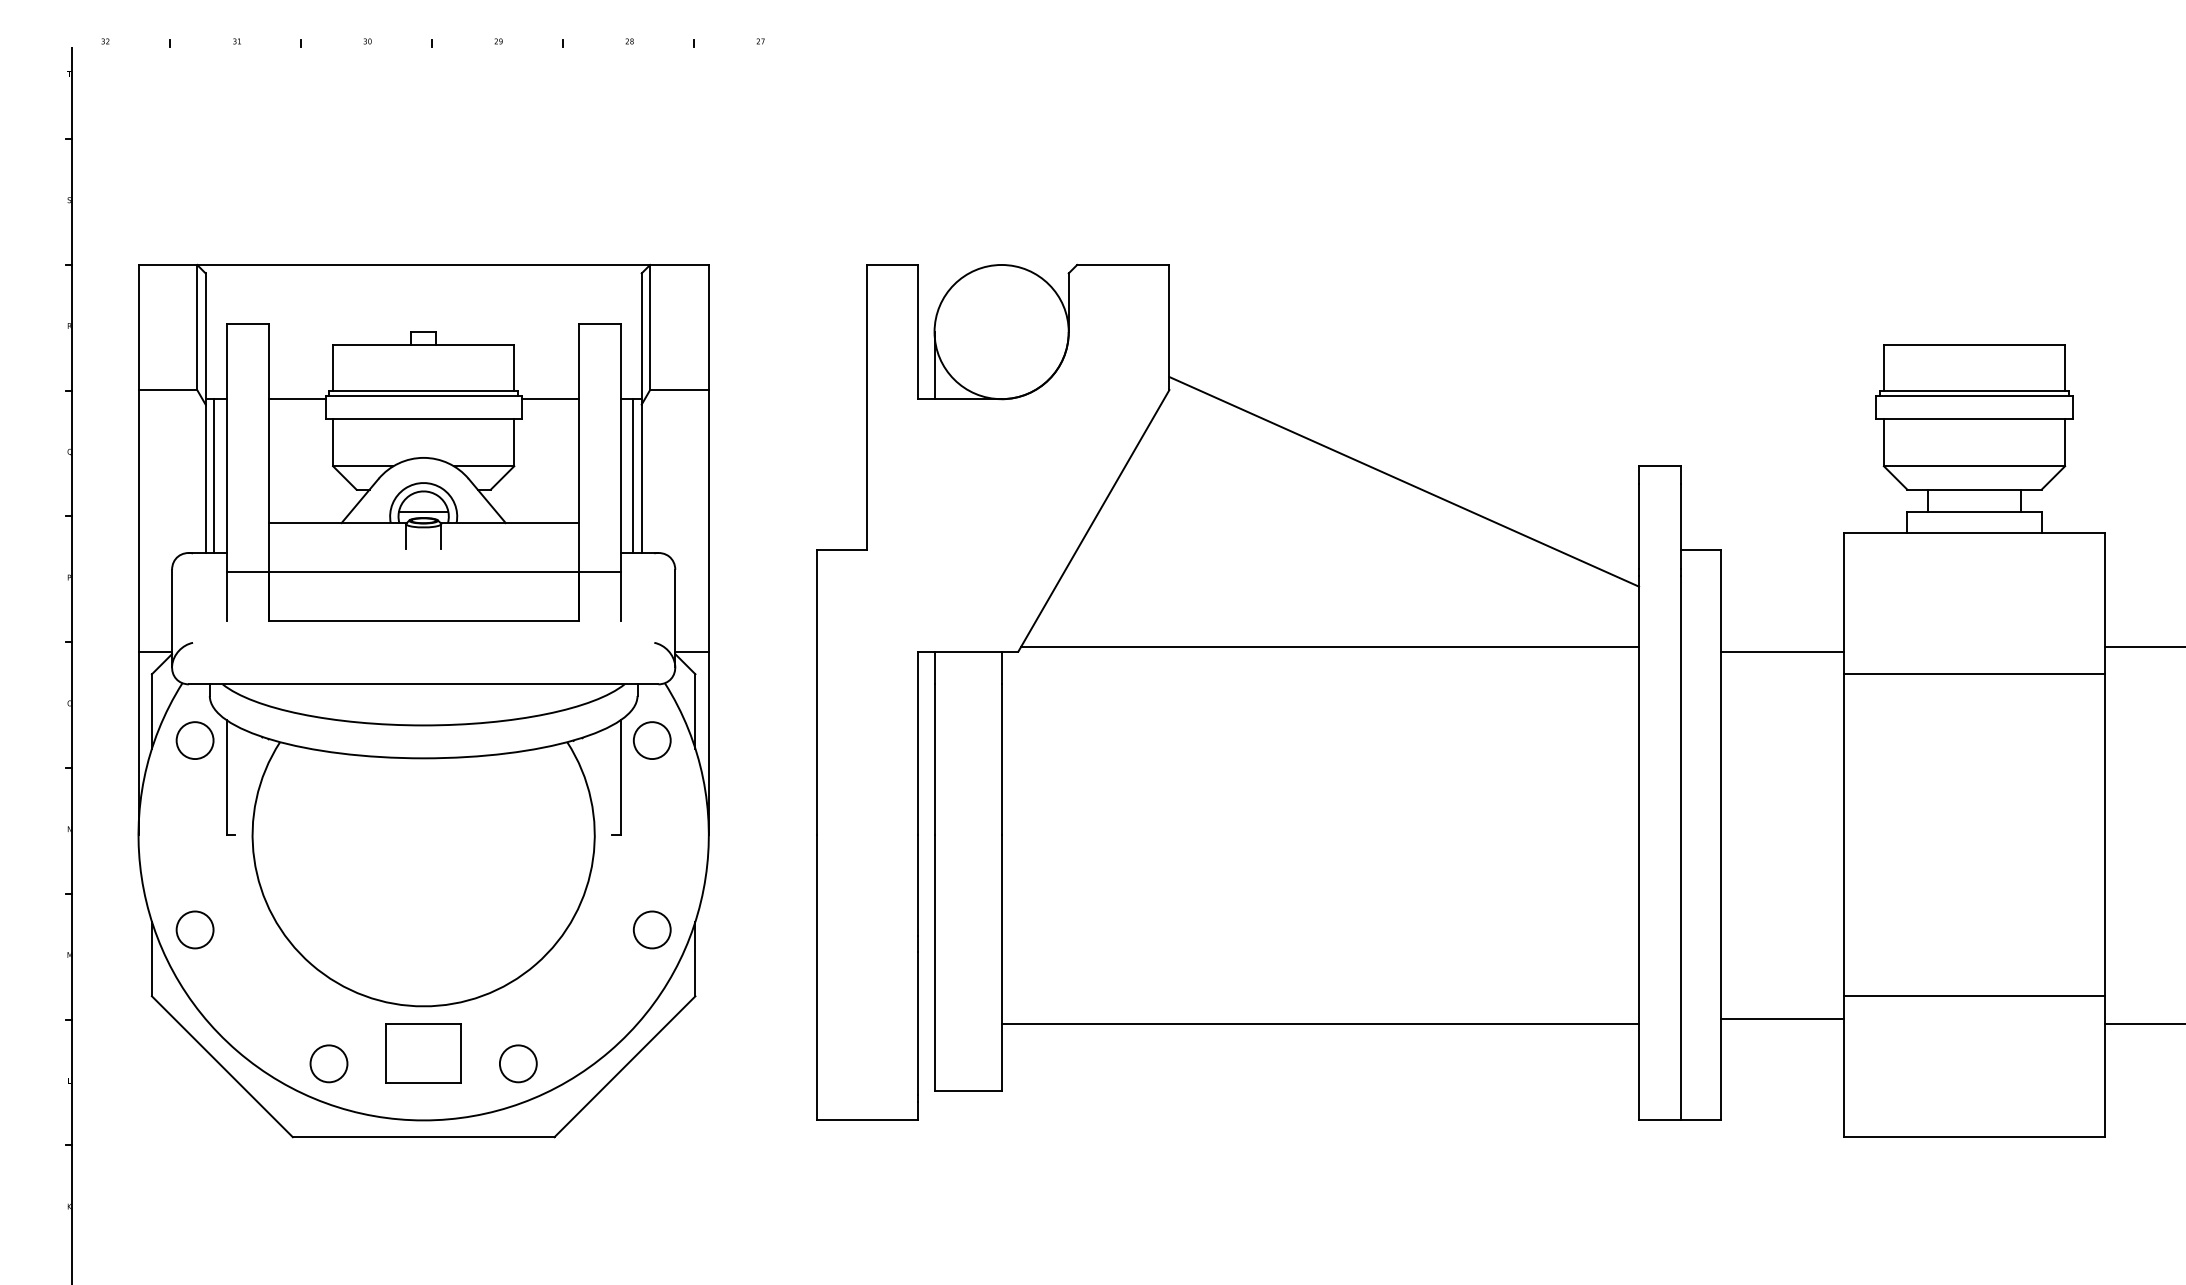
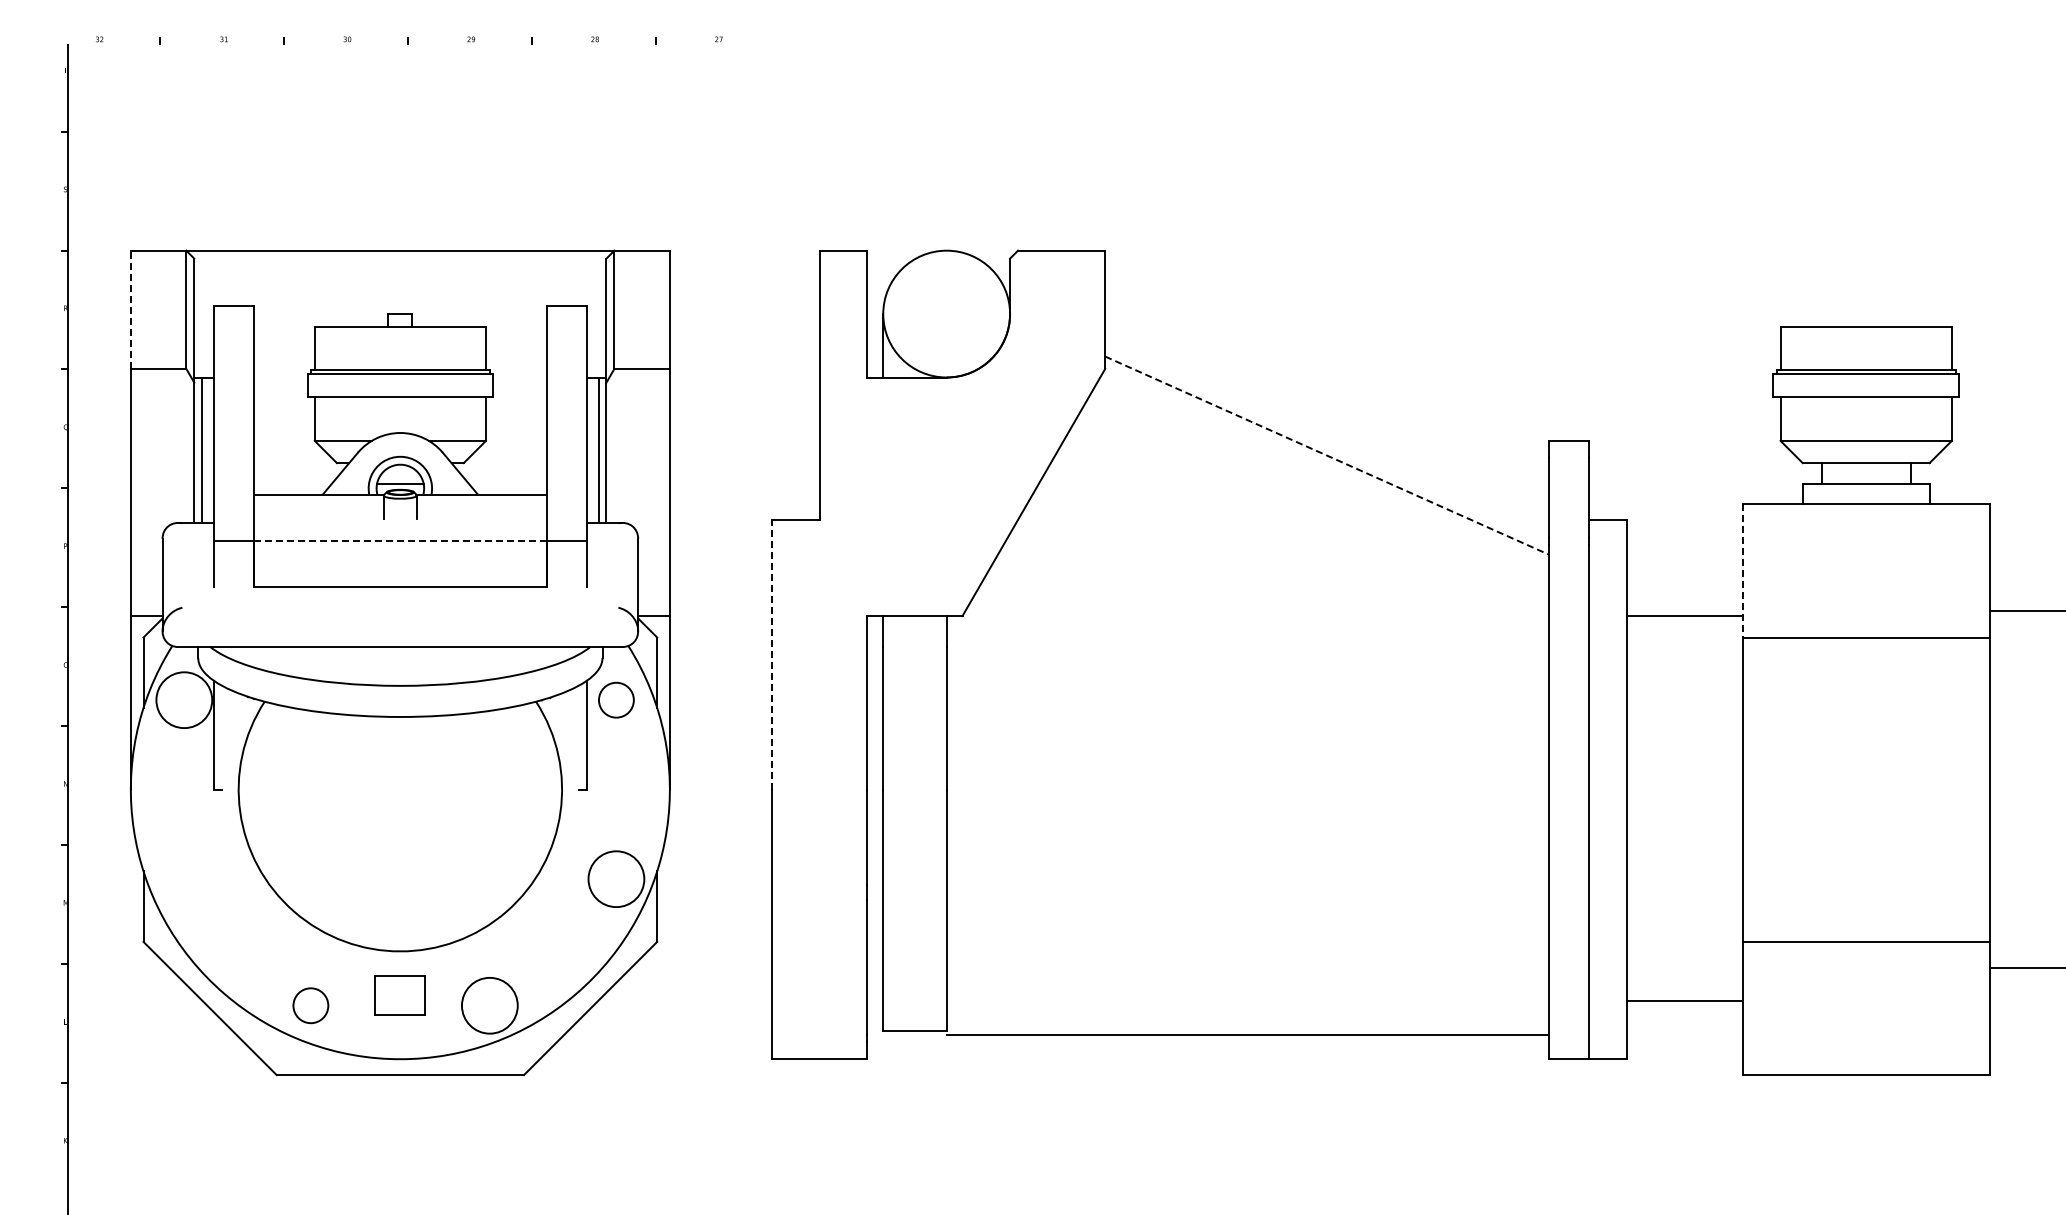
line: (138, 327) -> (130, 309), solid -> dashed
line: (296, 399) -> (280, 377), removed
line: (550, 399) -> (520, 377), removed
line: (1404, 481) -> (1327, 455), solid -> dashed
line: (423, 571) -> (400, 540), solid -> dashed
line: (1843, 603) -> (1742, 570), solid -> dashed
line: (1330, 646) -> (1257, 611), removed
line: (817, 692) -> (772, 654), solid -> dashed
circle: (194, 739) -> (183, 699), size x1.6
circle: (195, 929) -> (184, 878), removed
circle: (652, 929) -> (616, 878), size x1.6
line: (1782, 1019) -> (1684, 1001), moved
line: (1319, 1024) -> (1247, 1035), moved
part: (423, 1053) -> (400, 995), size x0.7
circle: (517, 1063) -> (489, 1005), size x1.6

